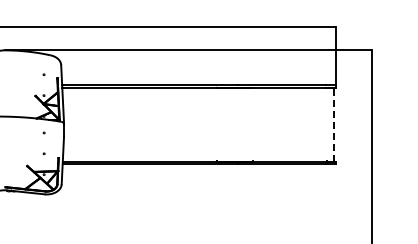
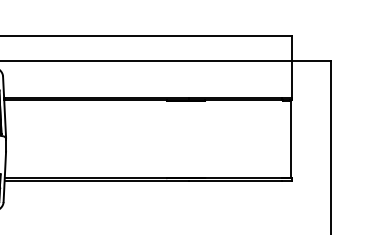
line: (334, 124) -> (290, 139), dashed -> solid

